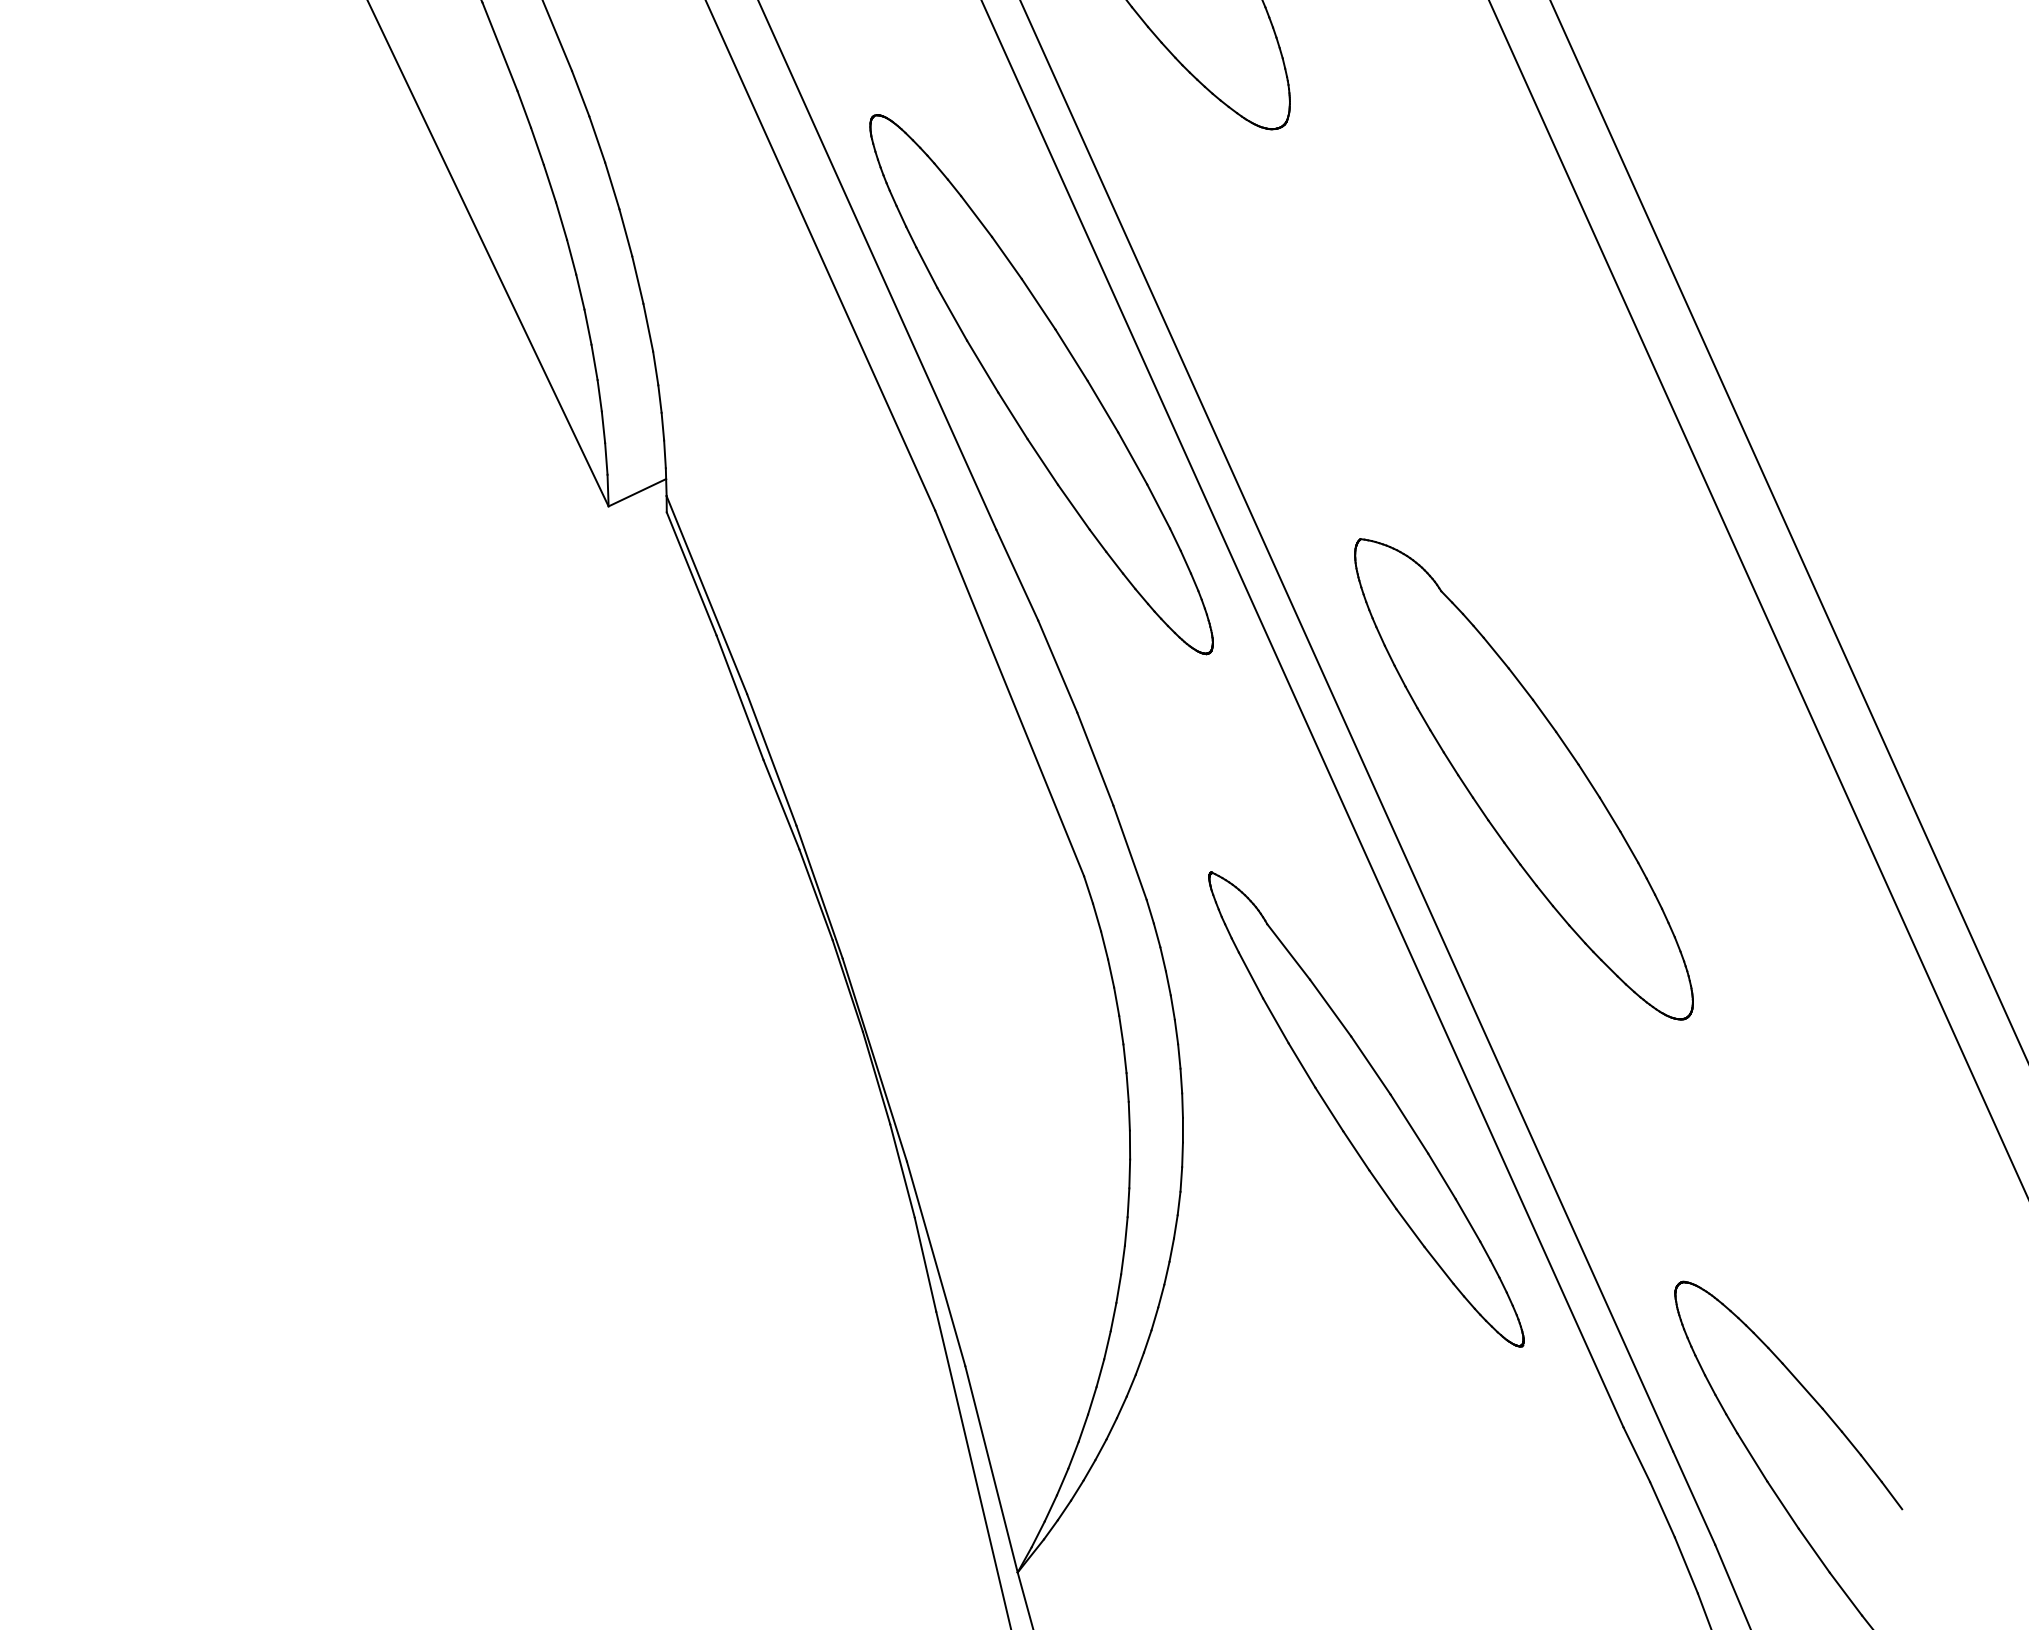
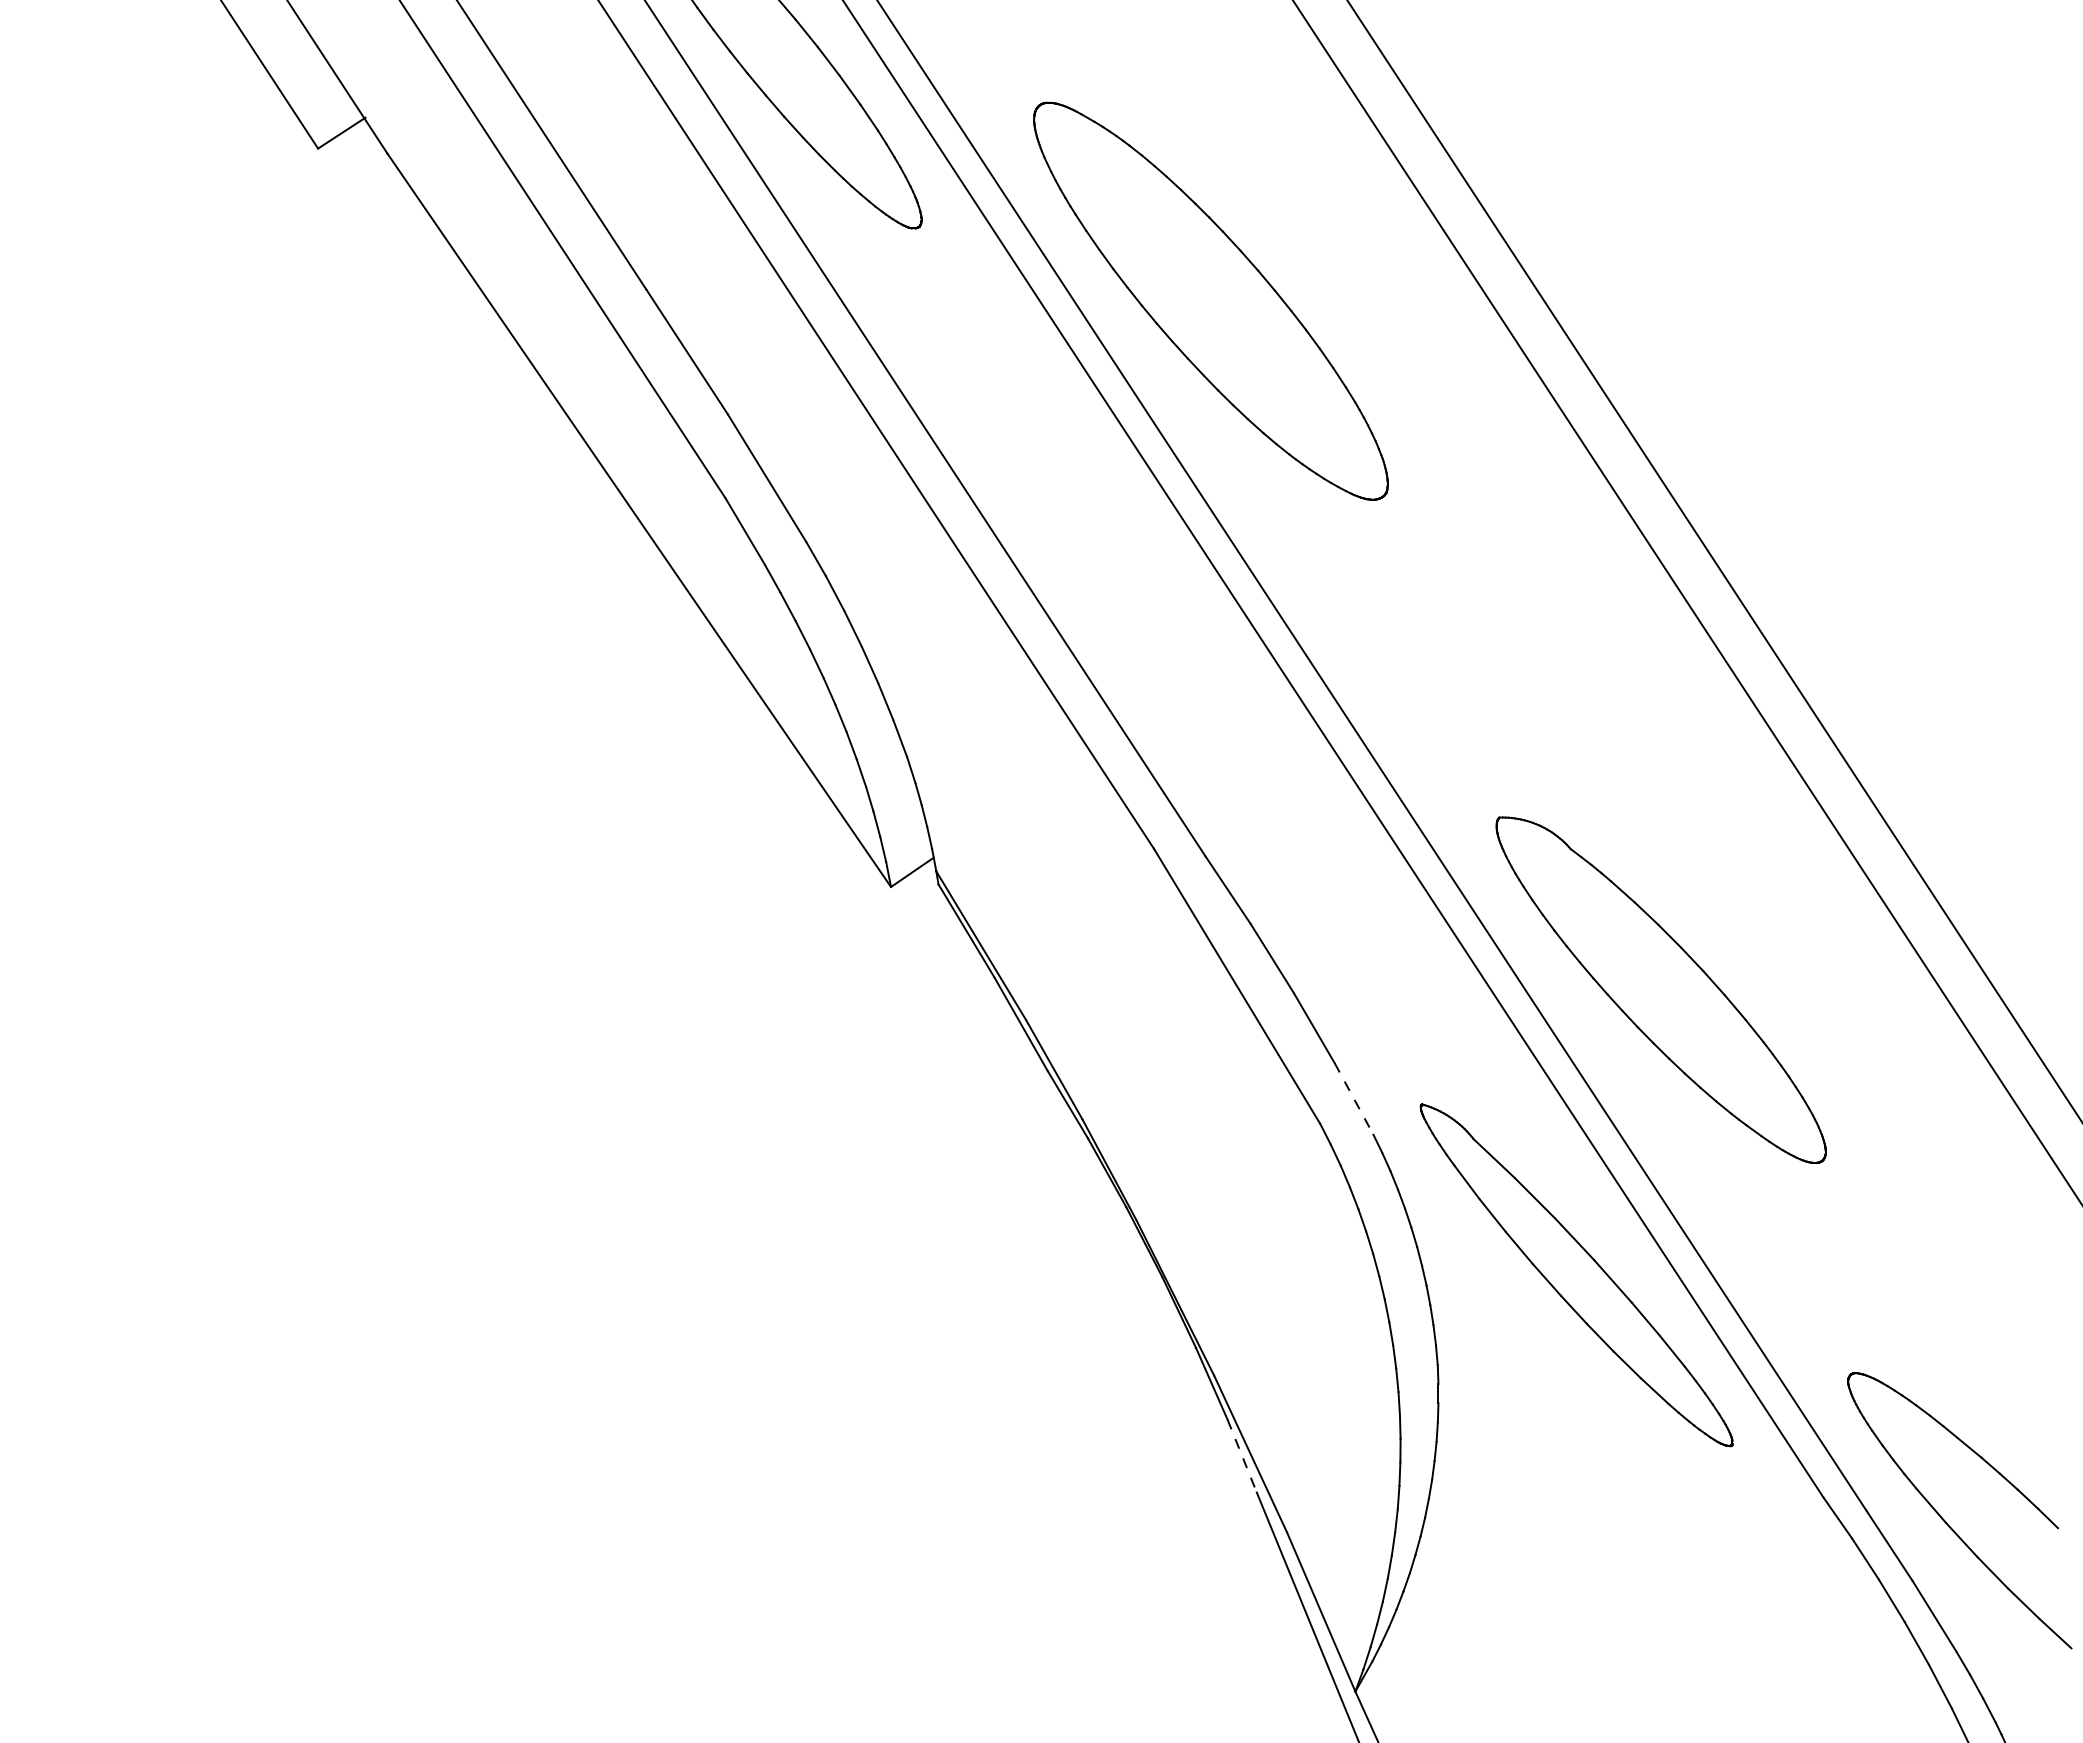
part: (1041, 383) -> (1223, 733), removed
line: (1130, 853) -> (1354, 1099), solid -> dashed
line: (925, 1265) -> (1242, 1456), solid -> dashed

